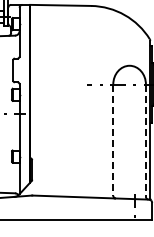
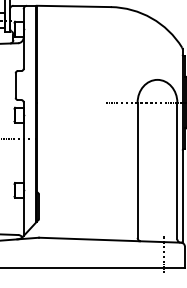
line: (113, 140) -> (137, 170), dashed -> solid
line: (145, 141) -> (176, 171), dashed -> solid

